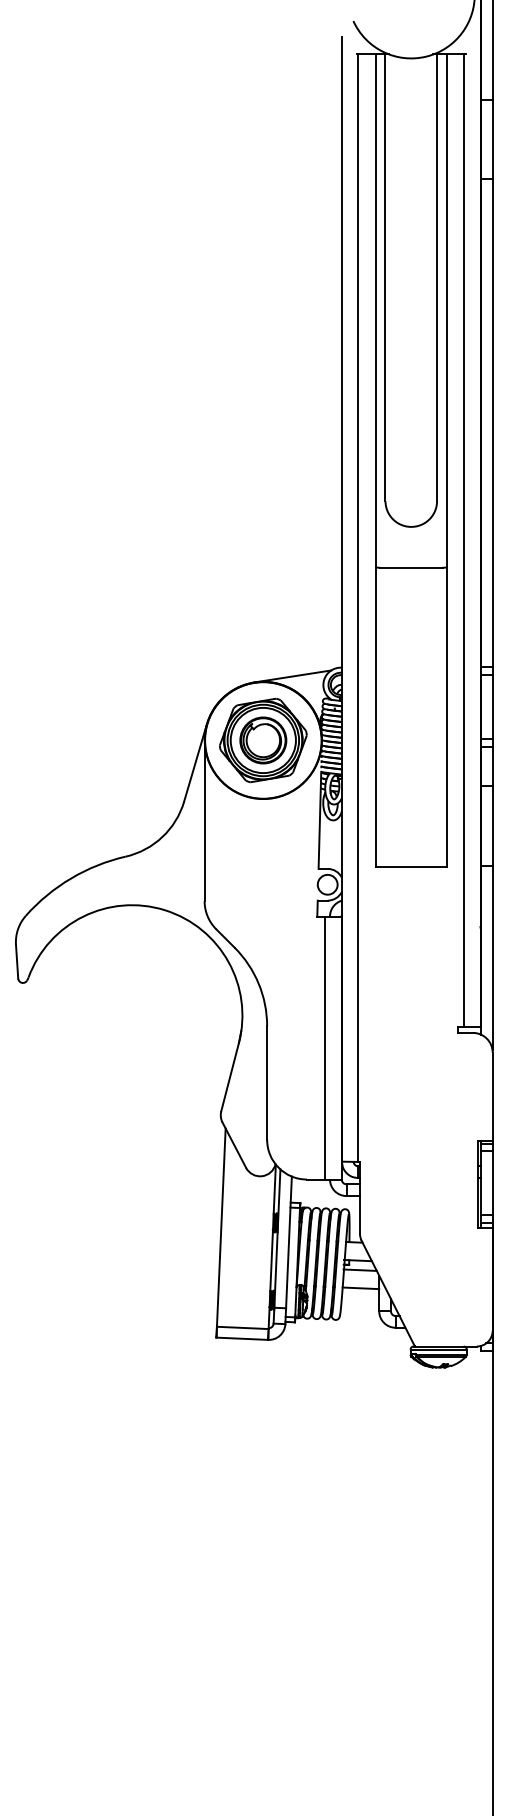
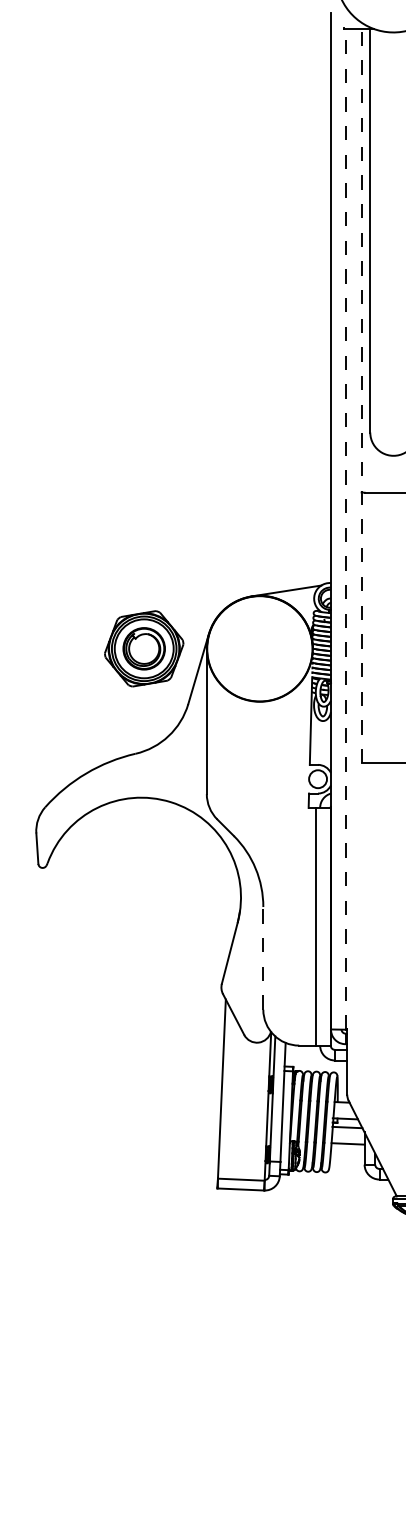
line: (375, 460) -> (361, 395), solid -> dashed
line: (358, 608) -> (345, 529), solid -> dashed
part: (263, 740) -> (144, 648), moved
line: (267, 1083) -> (263, 958), solid -> dashed

